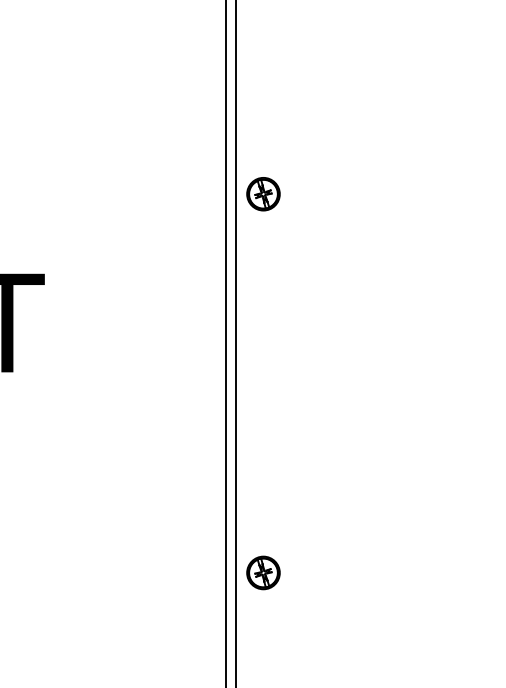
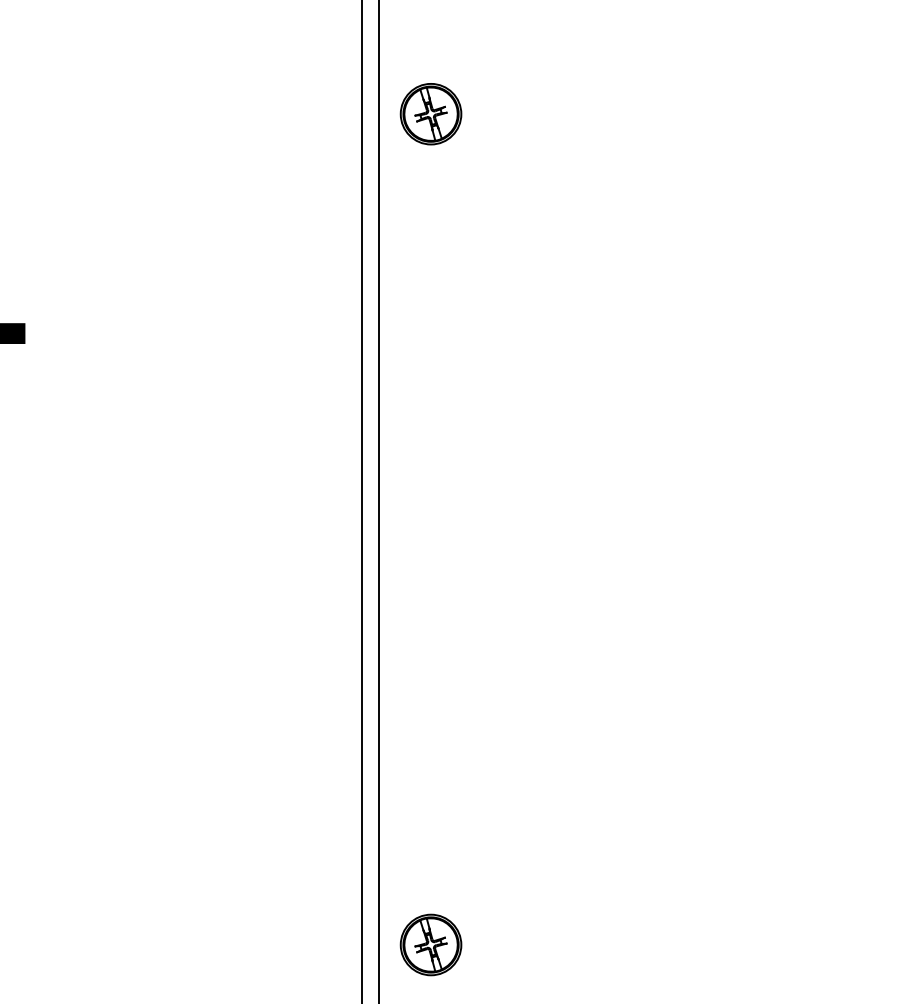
part: (263, 194) -> (431, 114), moved
part: (263, 572) -> (431, 944), moved

